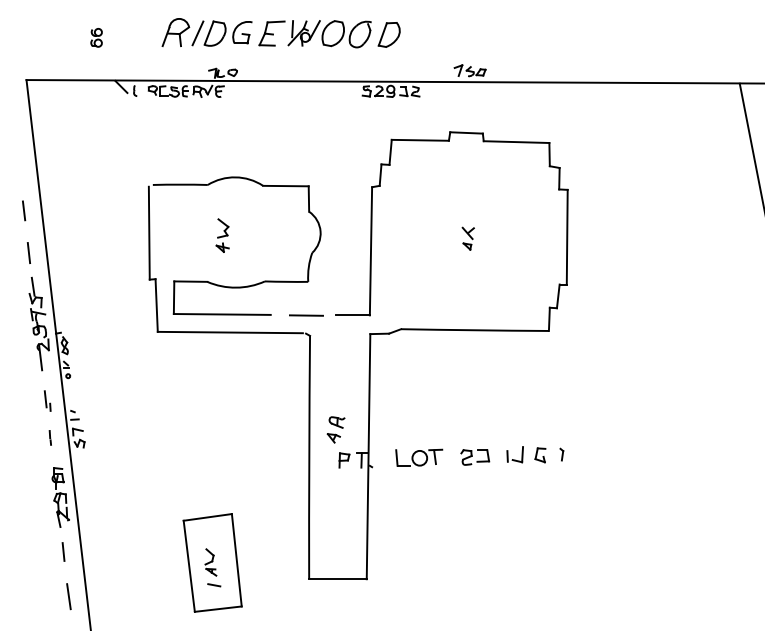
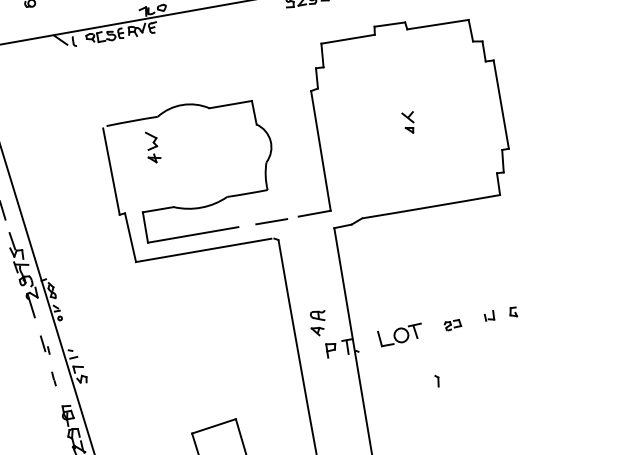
part: (222, 235) -> (152, 147), moved
part: (514, 454) -> (488, 315), size x0.6
part: (561, 454) -> (437, 381), moved
part: (540, 455) -> (513, 312), size x0.7
part: (475, 457) -> (453, 325), size x0.6

